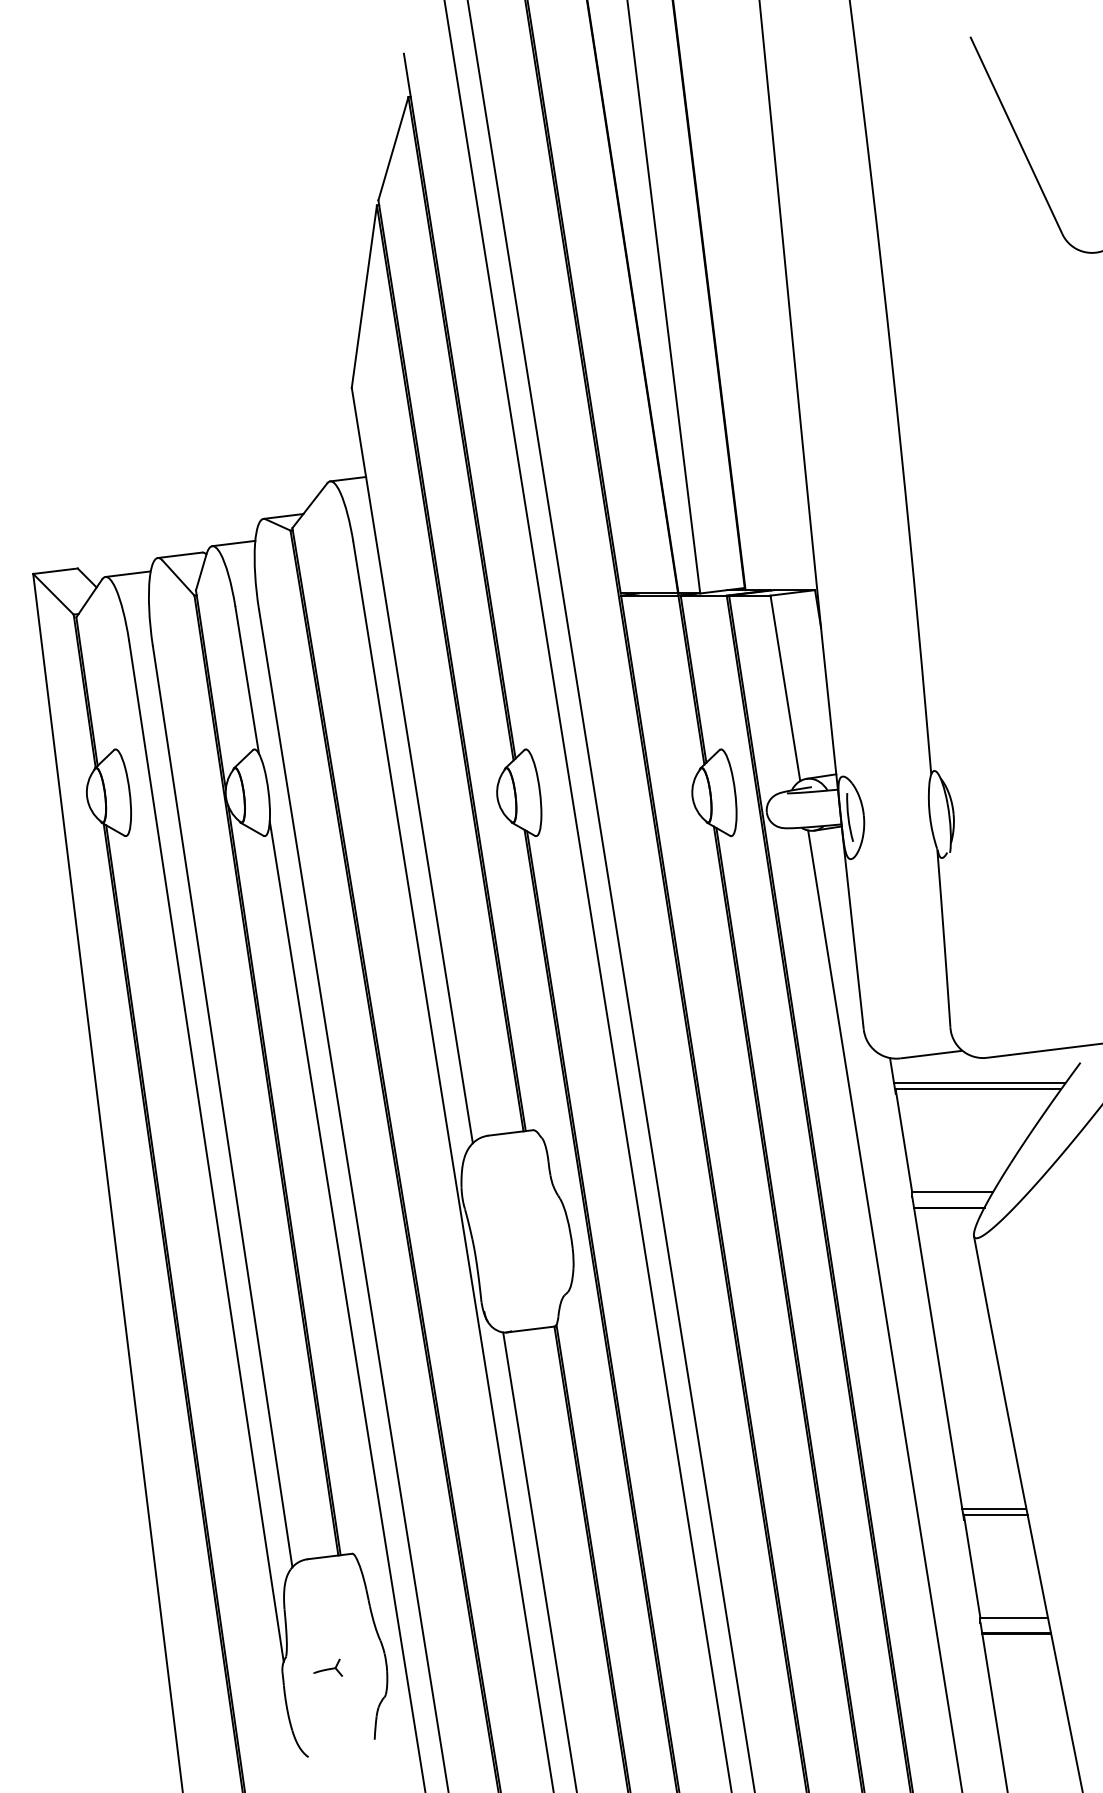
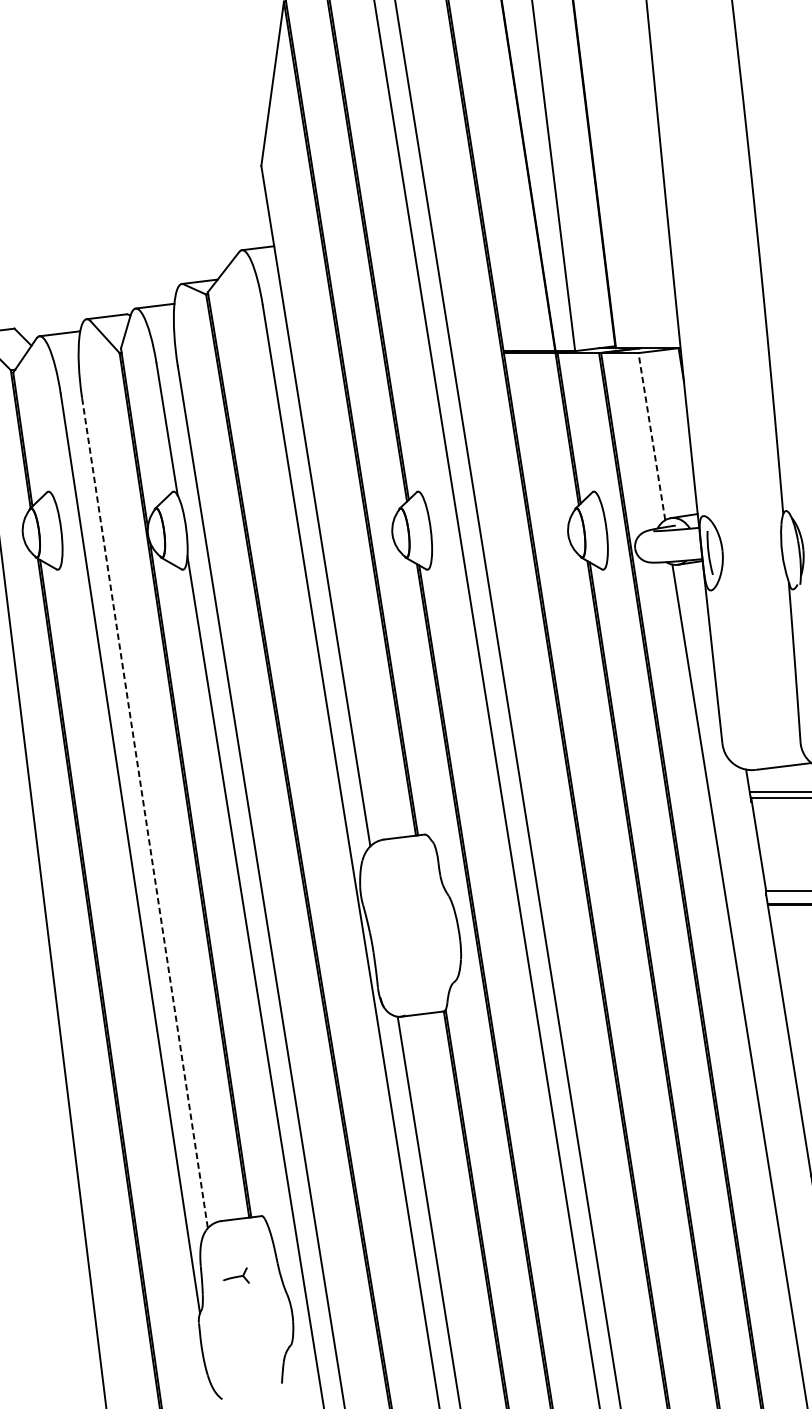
line: (785, 688) -> (651, 436), solid -> dashed
line: (222, 1106) -> (144, 813), solid -> dashed
part: (327, 1667) -> (235, 1275), moved

